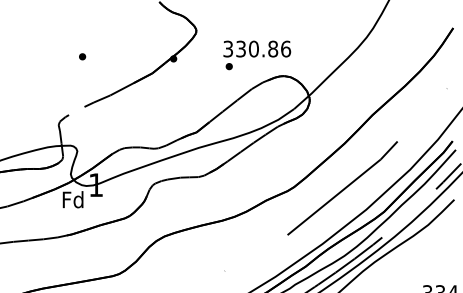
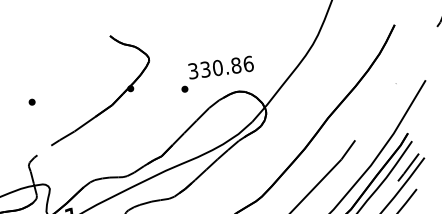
text: (257, 48) -> (221, 66), moved
part: (82, 56) -> (32, 101), moved

